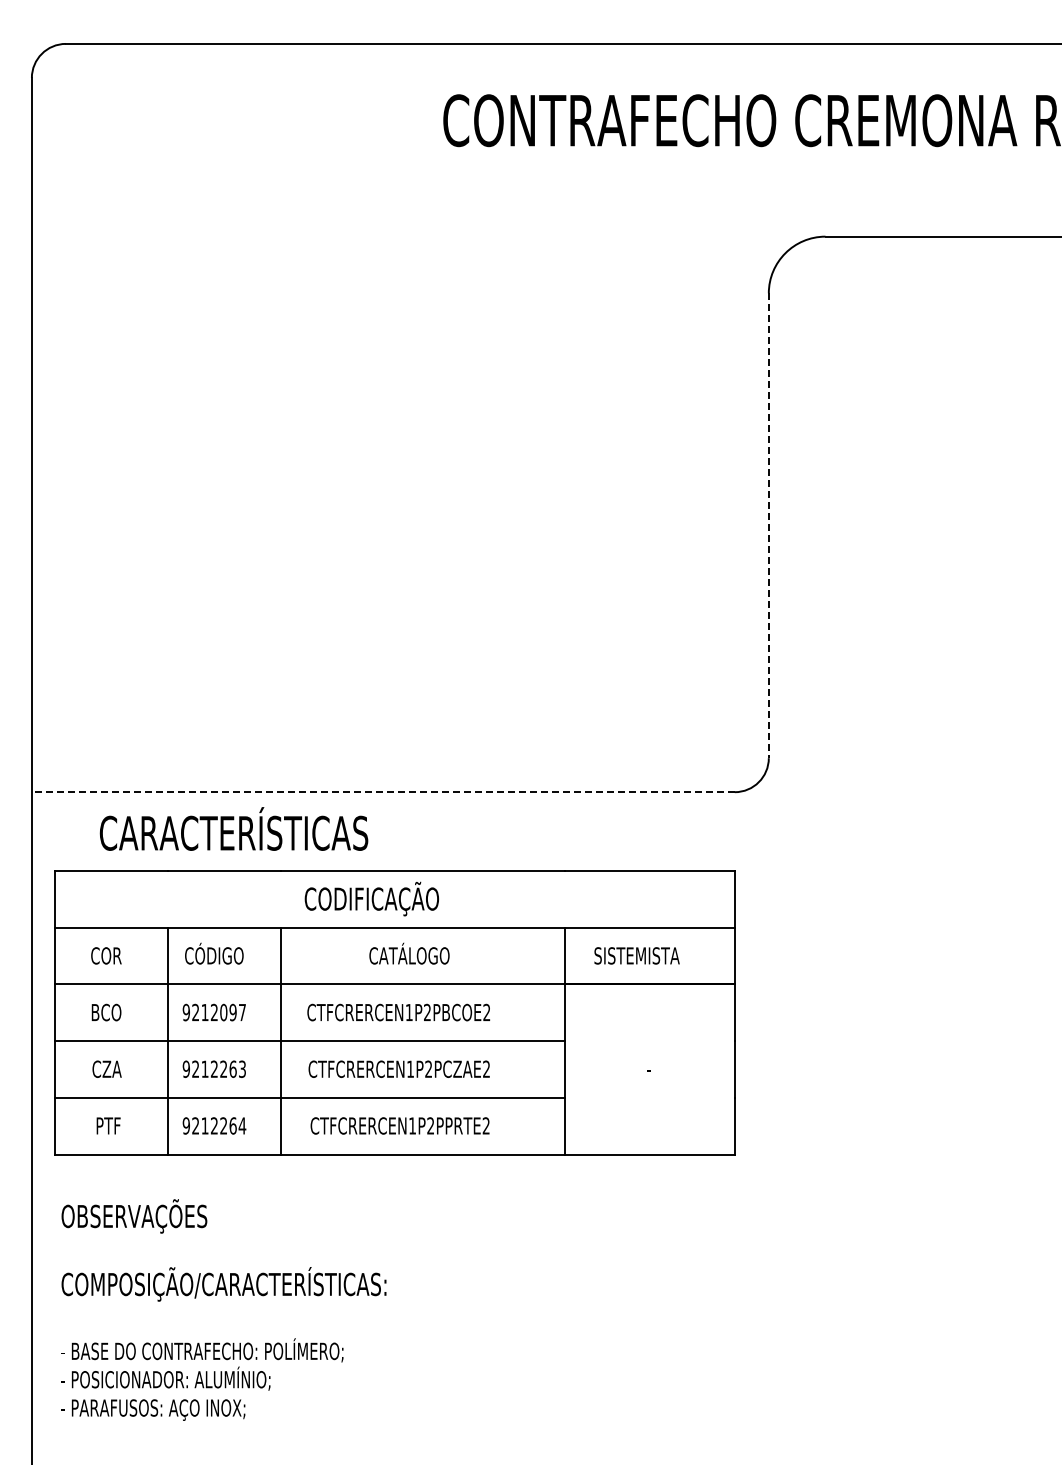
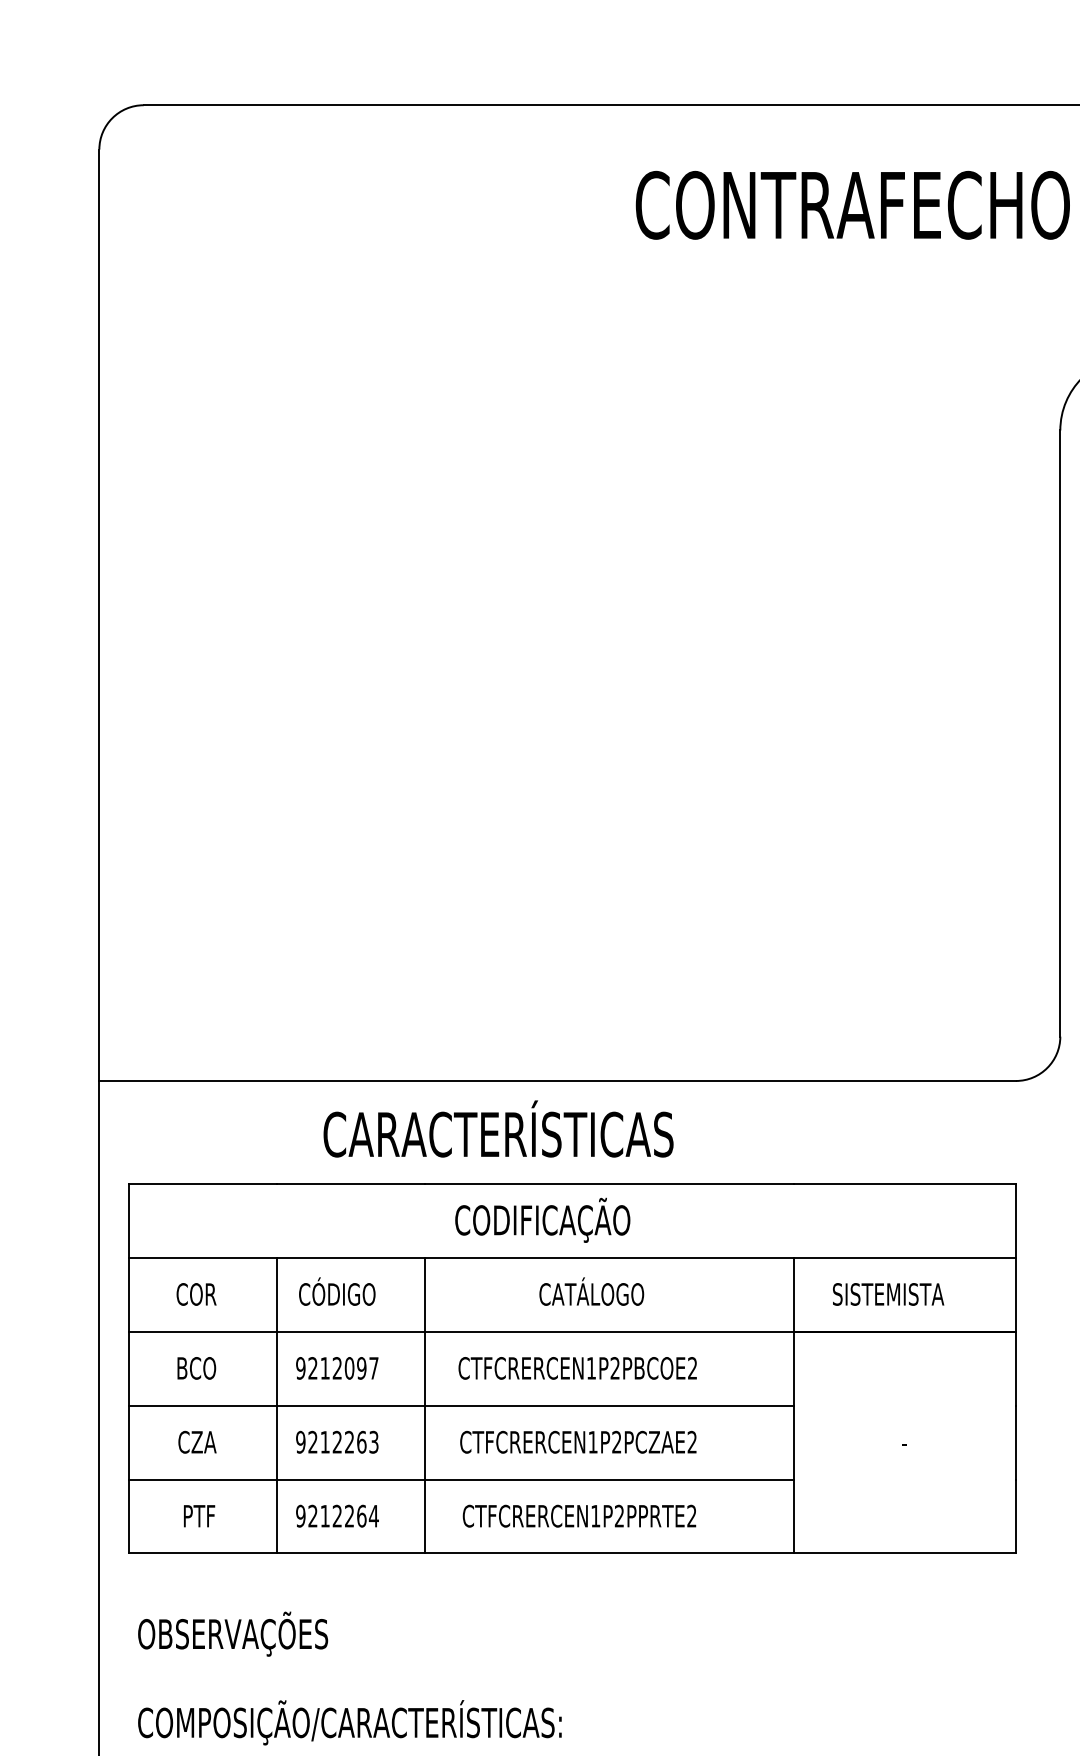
line: (768, 526) -> (1059, 734), dashed -> solid
line: (382, 792) -> (556, 1081), dashed -> solid
text: (233, 828) -> (497, 1128), moved

